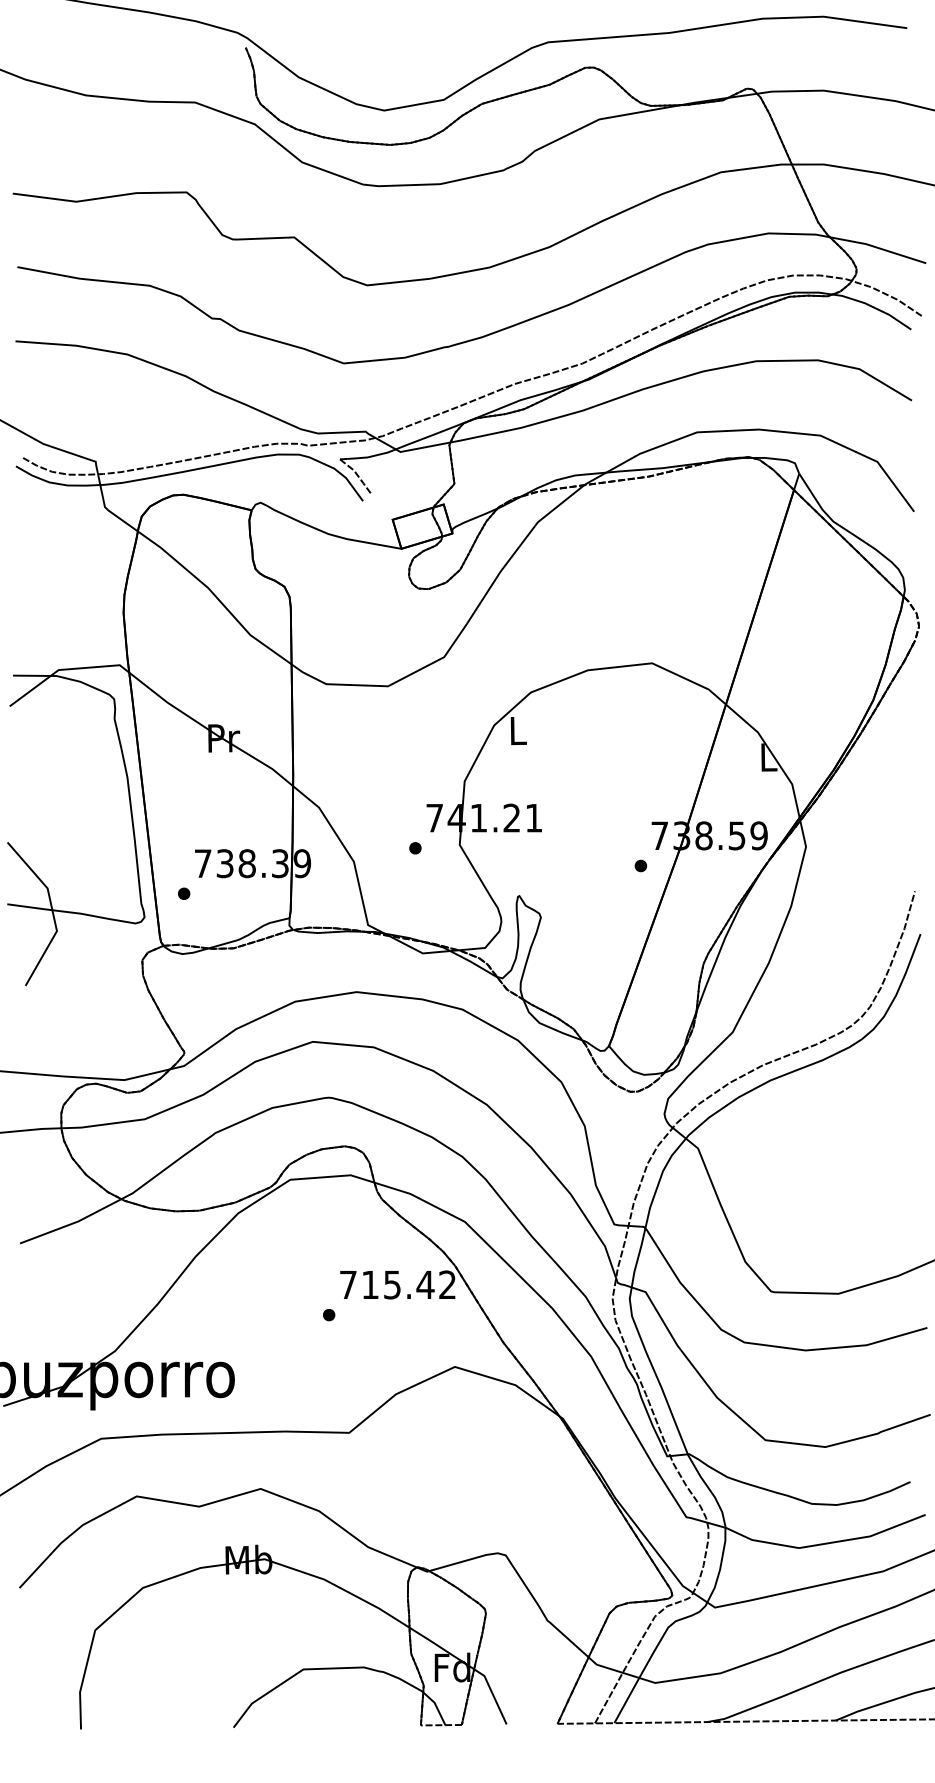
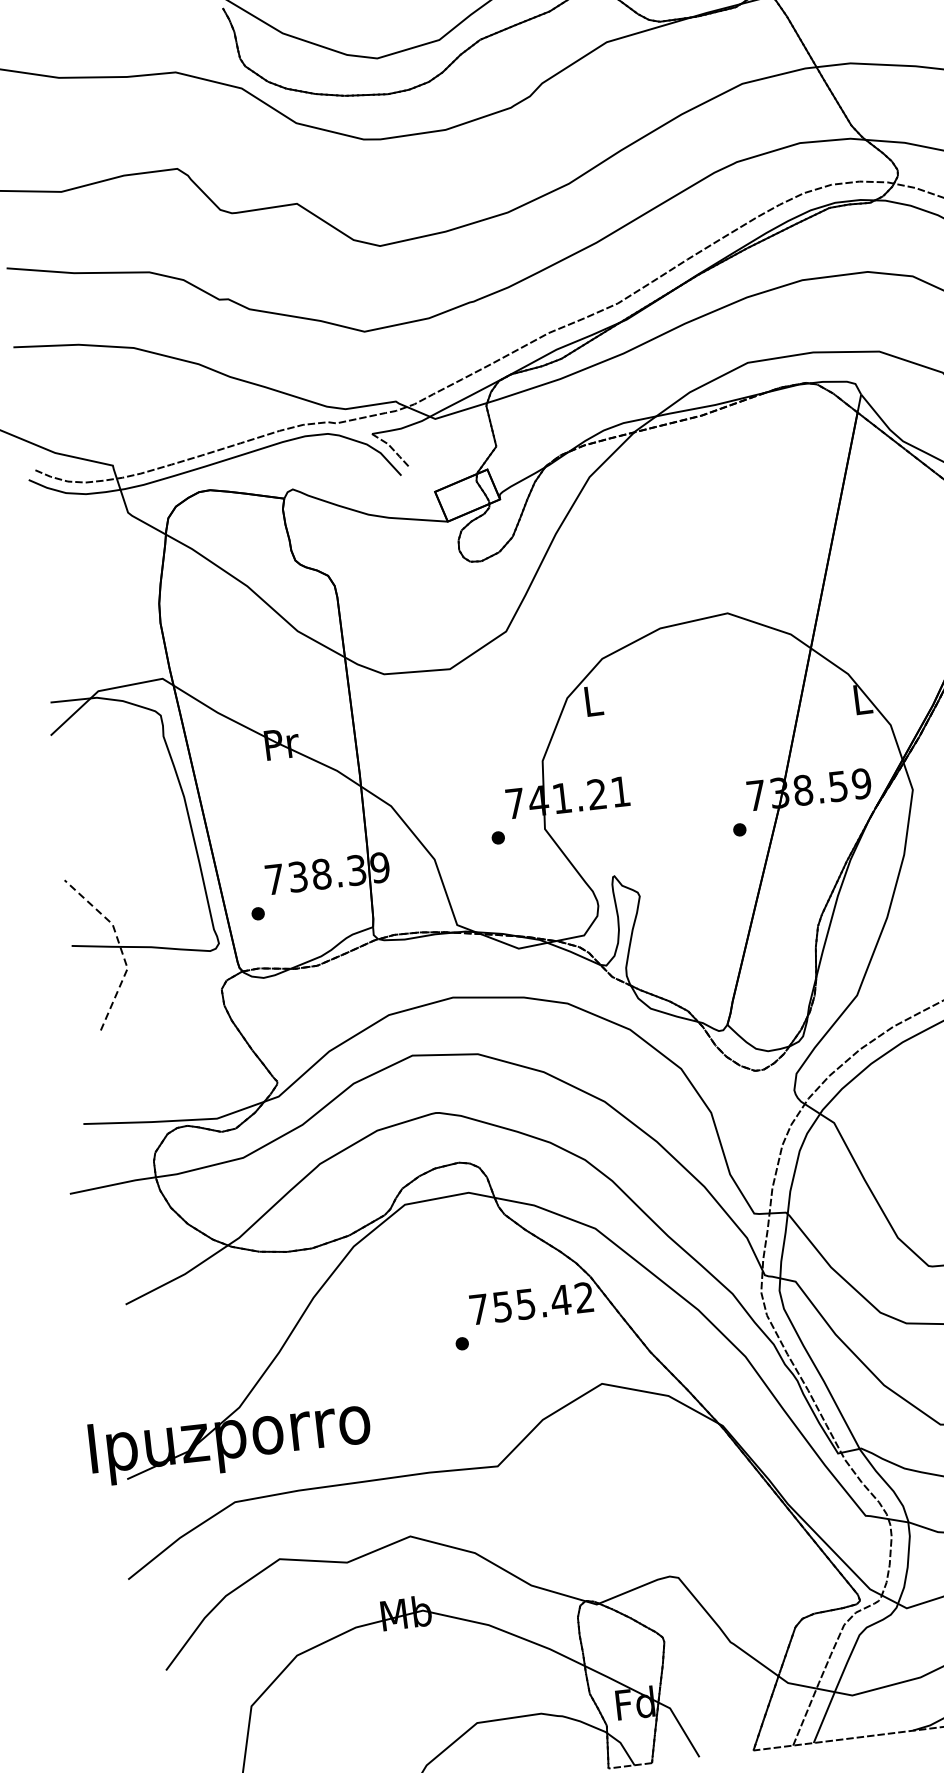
line: (52, 910) -> (120, 947), solid -> dashed
text: (370, 1285) -> (502, 1307), 715.42 -> 755.42

